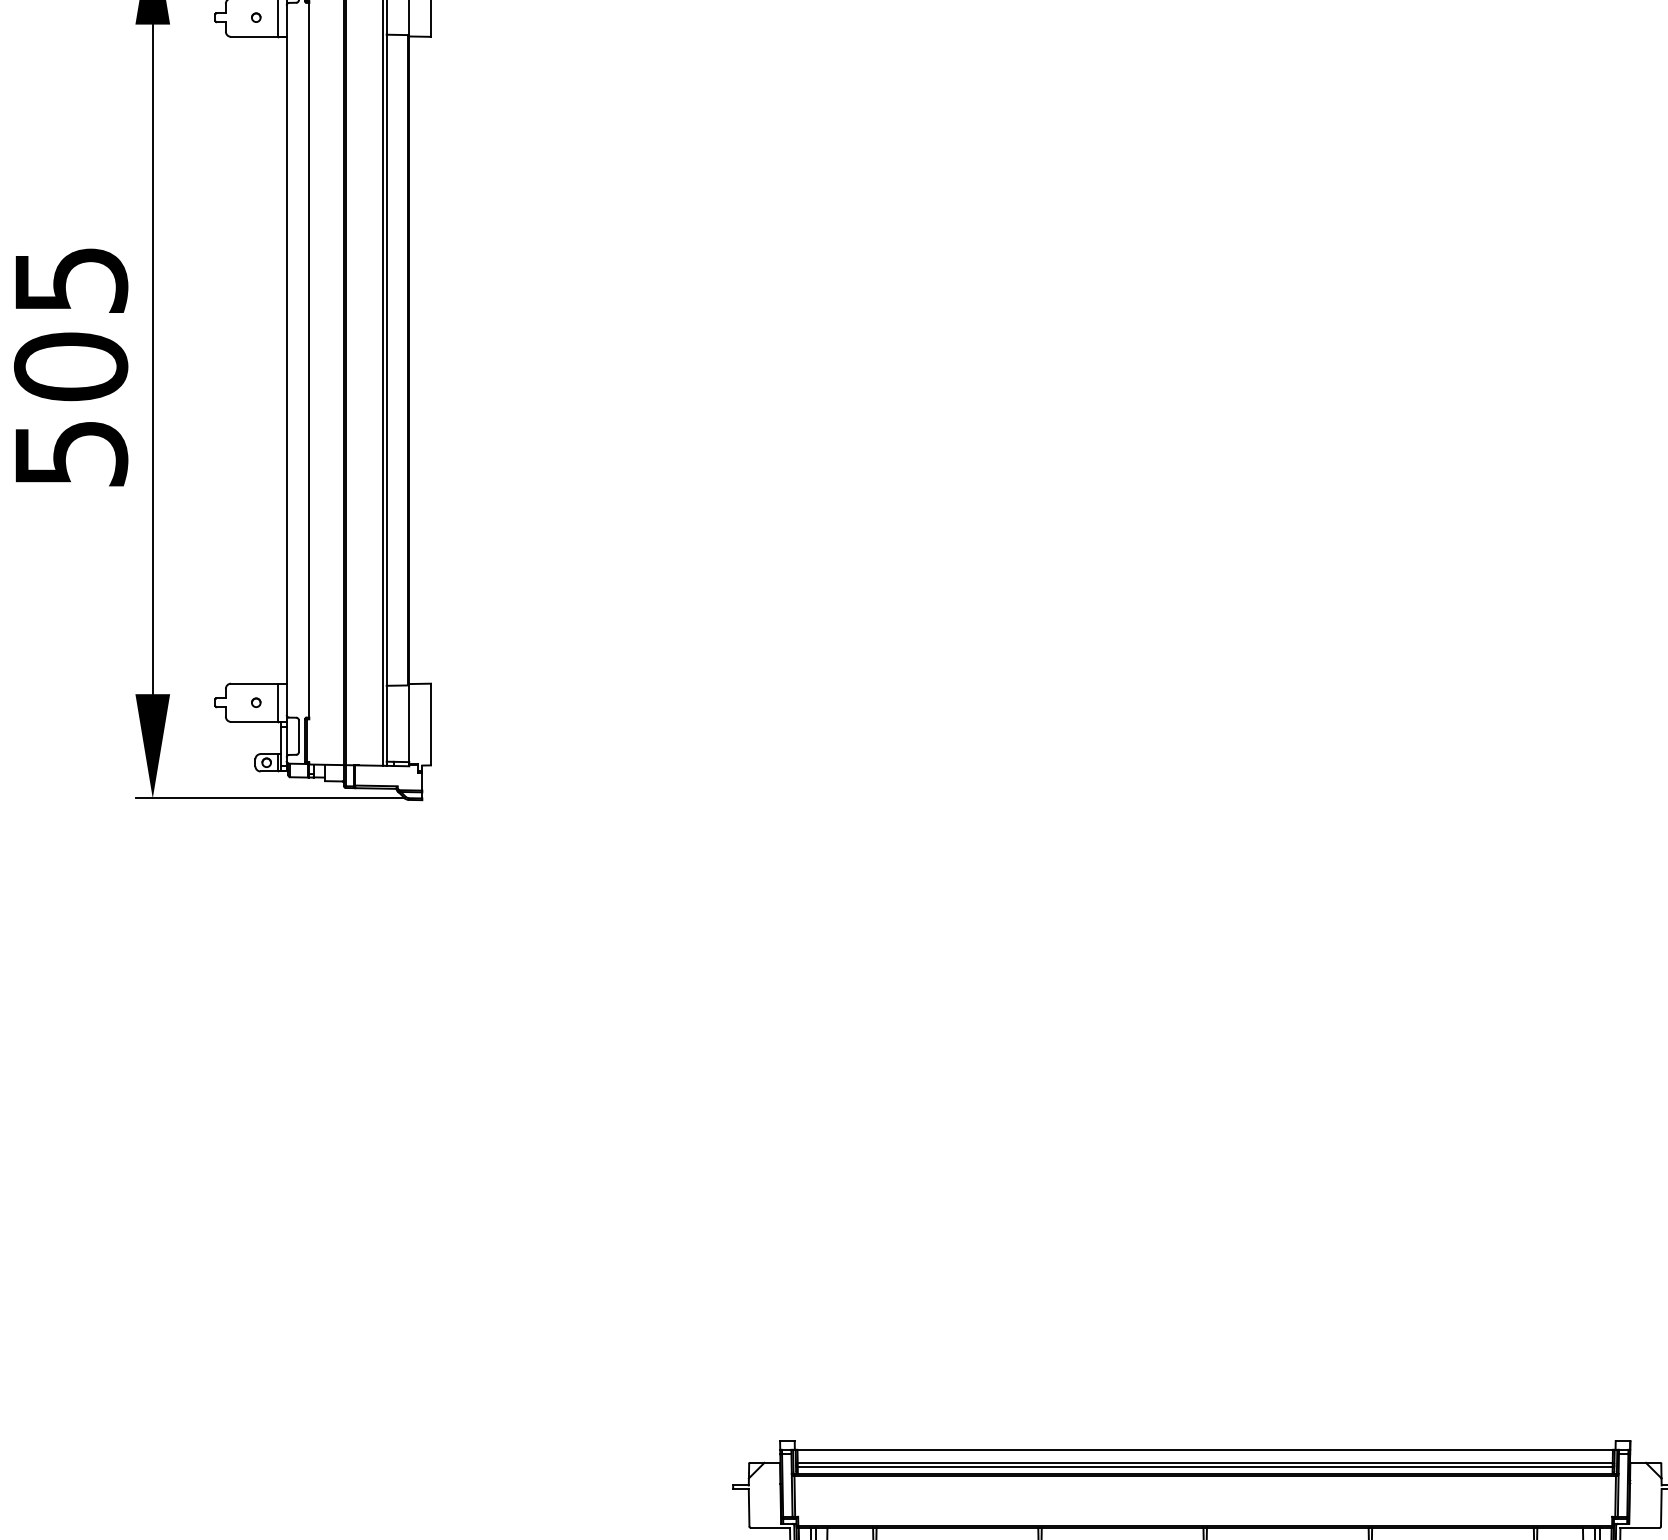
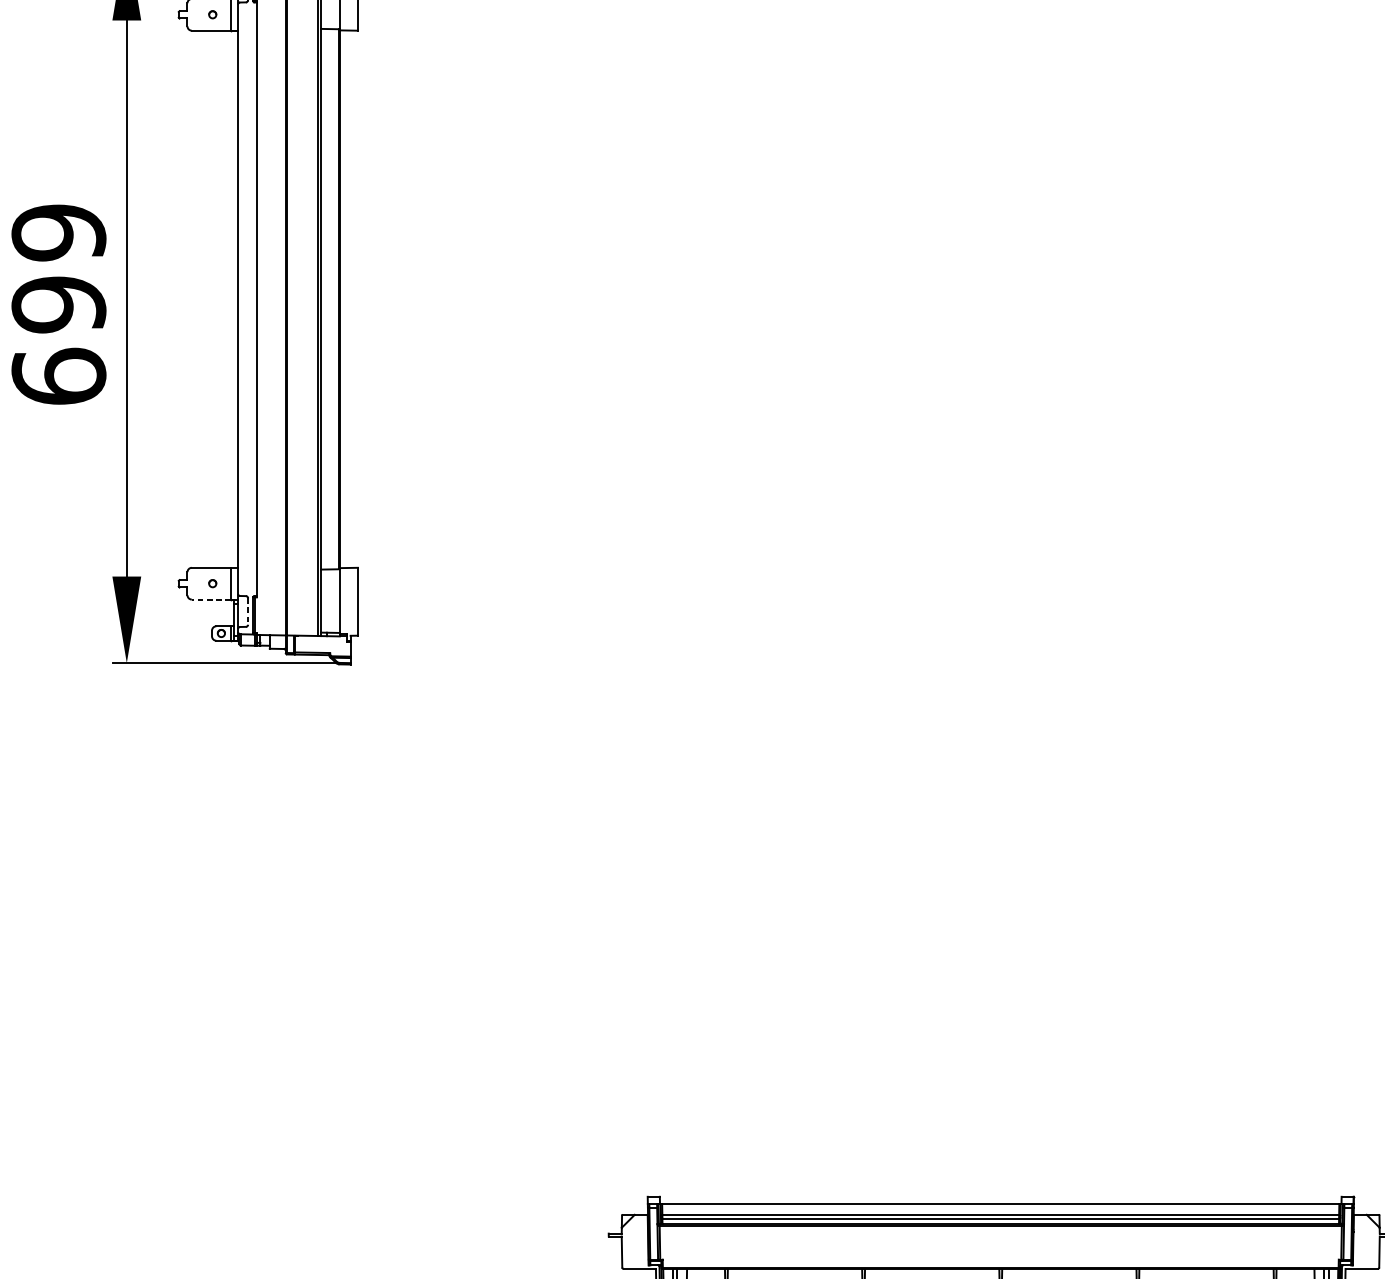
text: (70, 366) -> (58, 304), 505 -> 699
line: (254, 721) -> (211, 599), solid -> dashed
line: (298, 736) -> (247, 611), solid -> dashed

